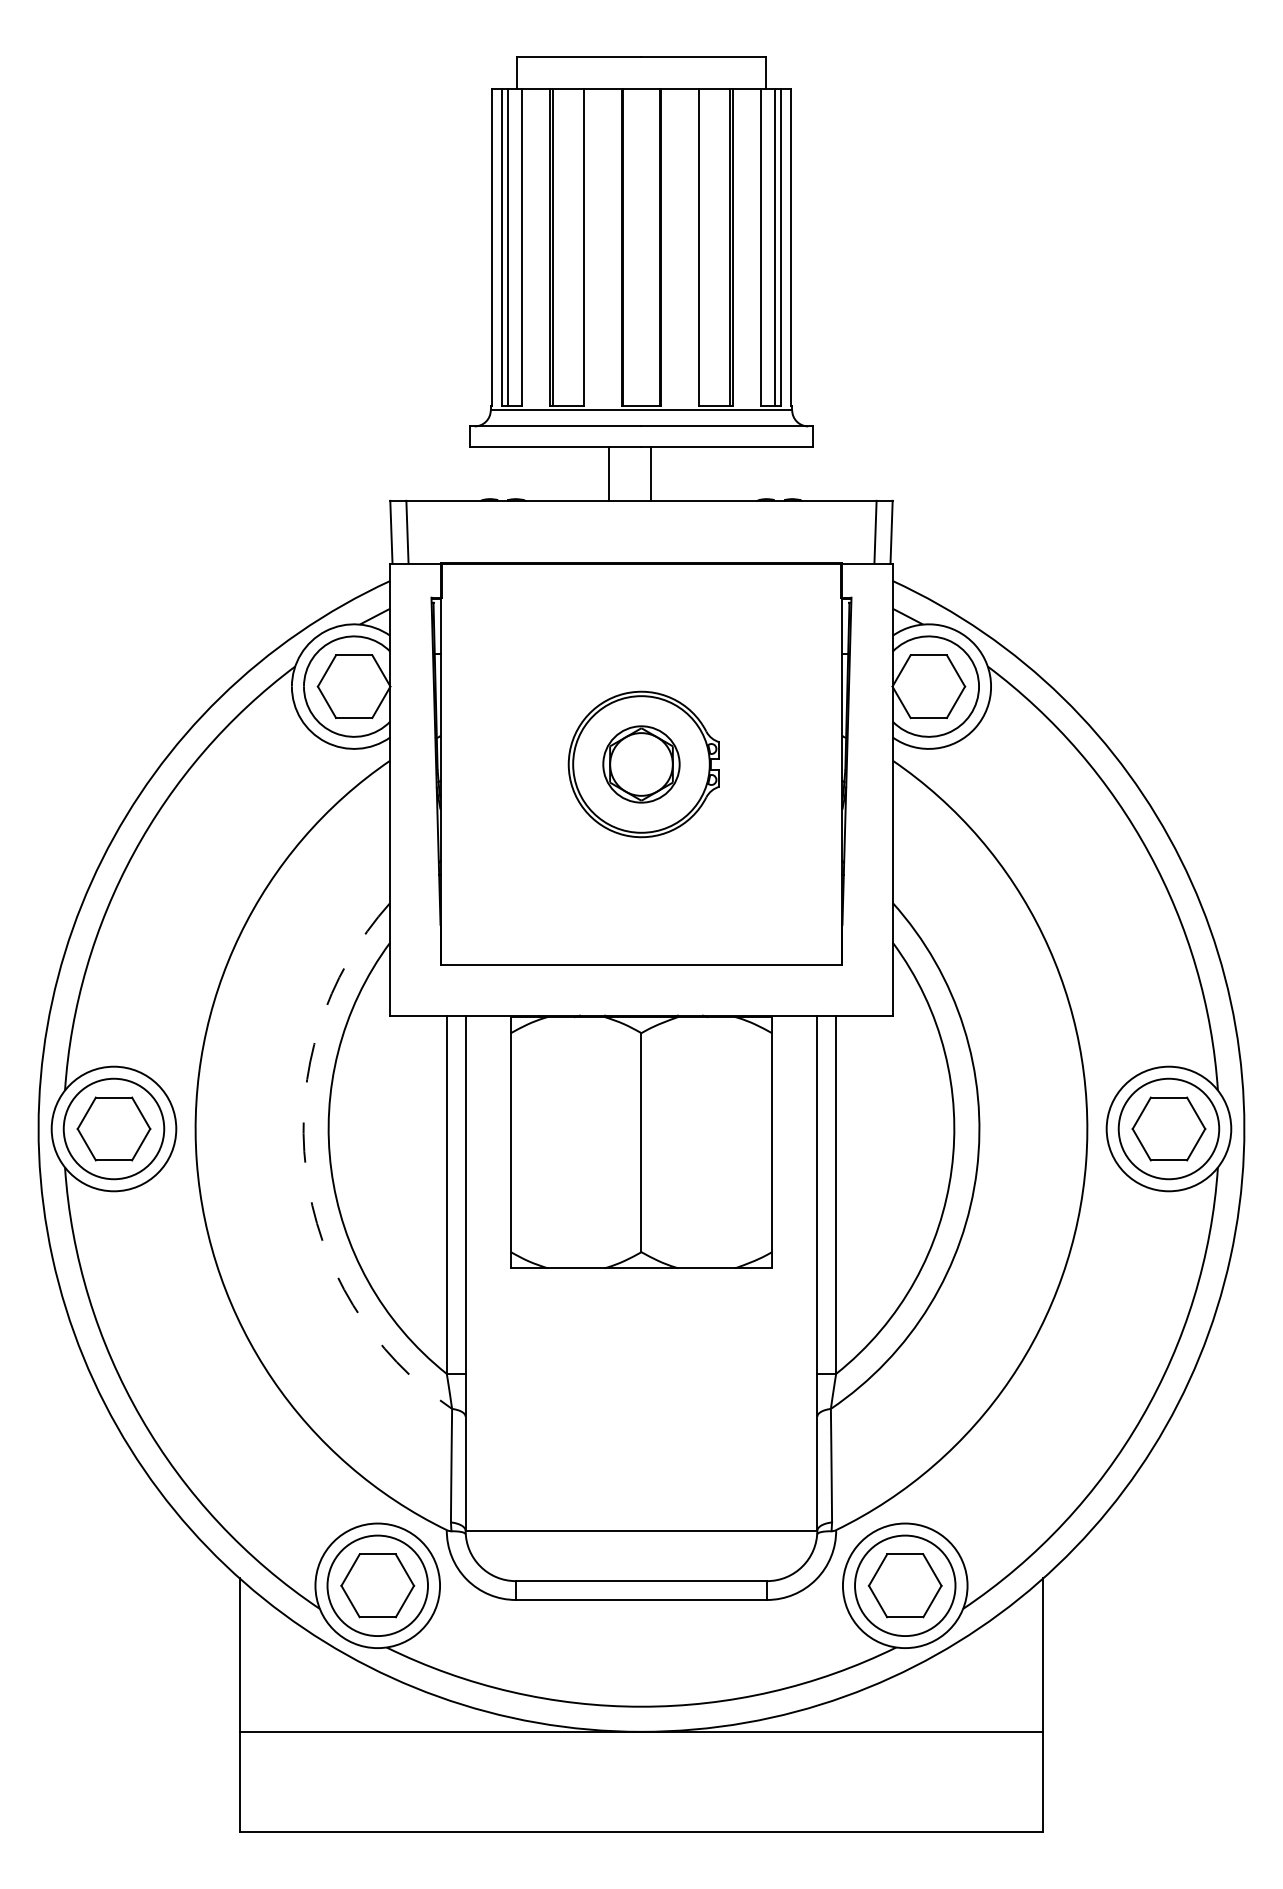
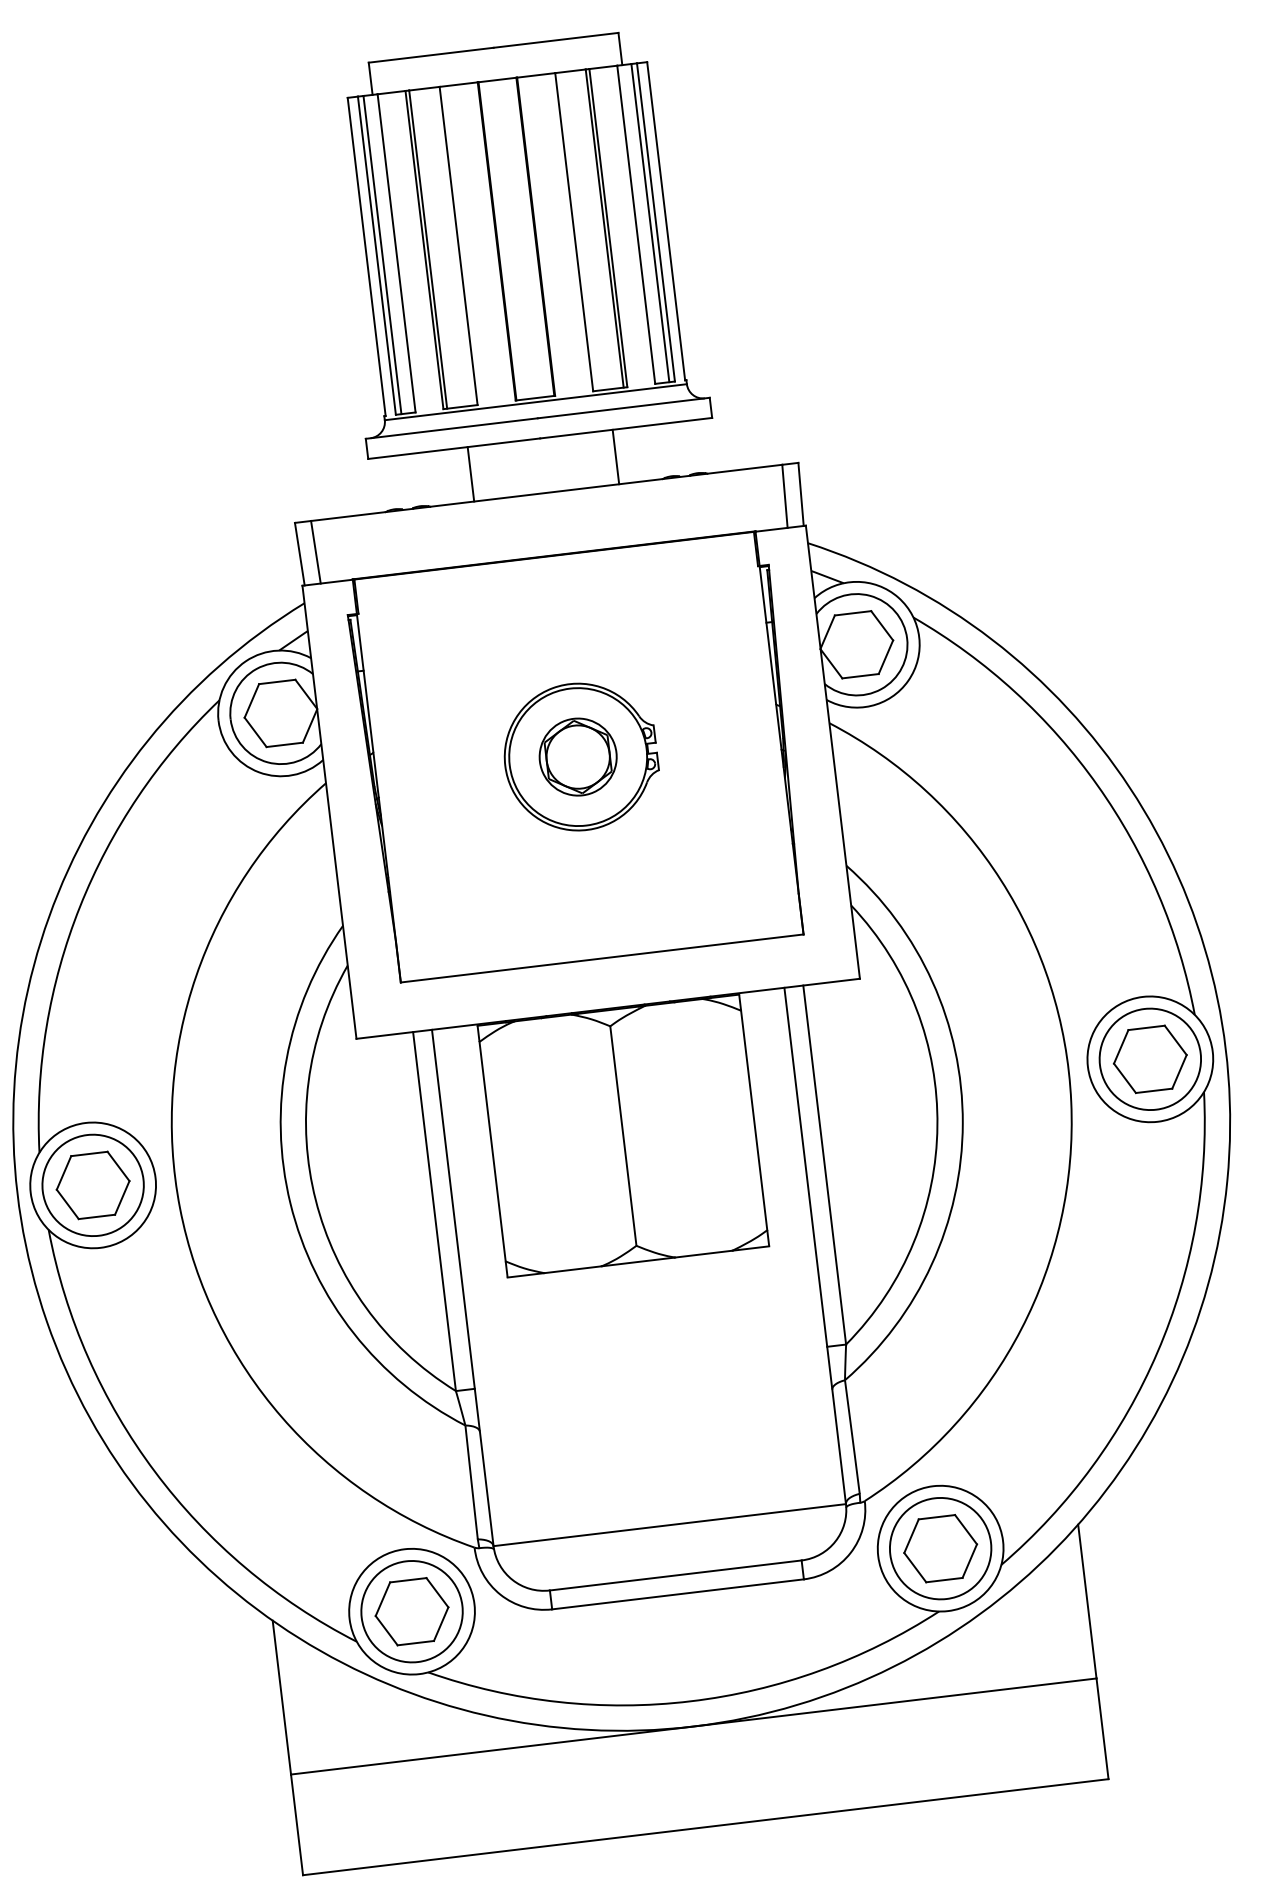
line: (609, 473) -> (471, 474), moved
line: (650, 473) -> (615, 456), moved
arc: (306, 1169) -> (290, 1202), dashed -> solid

